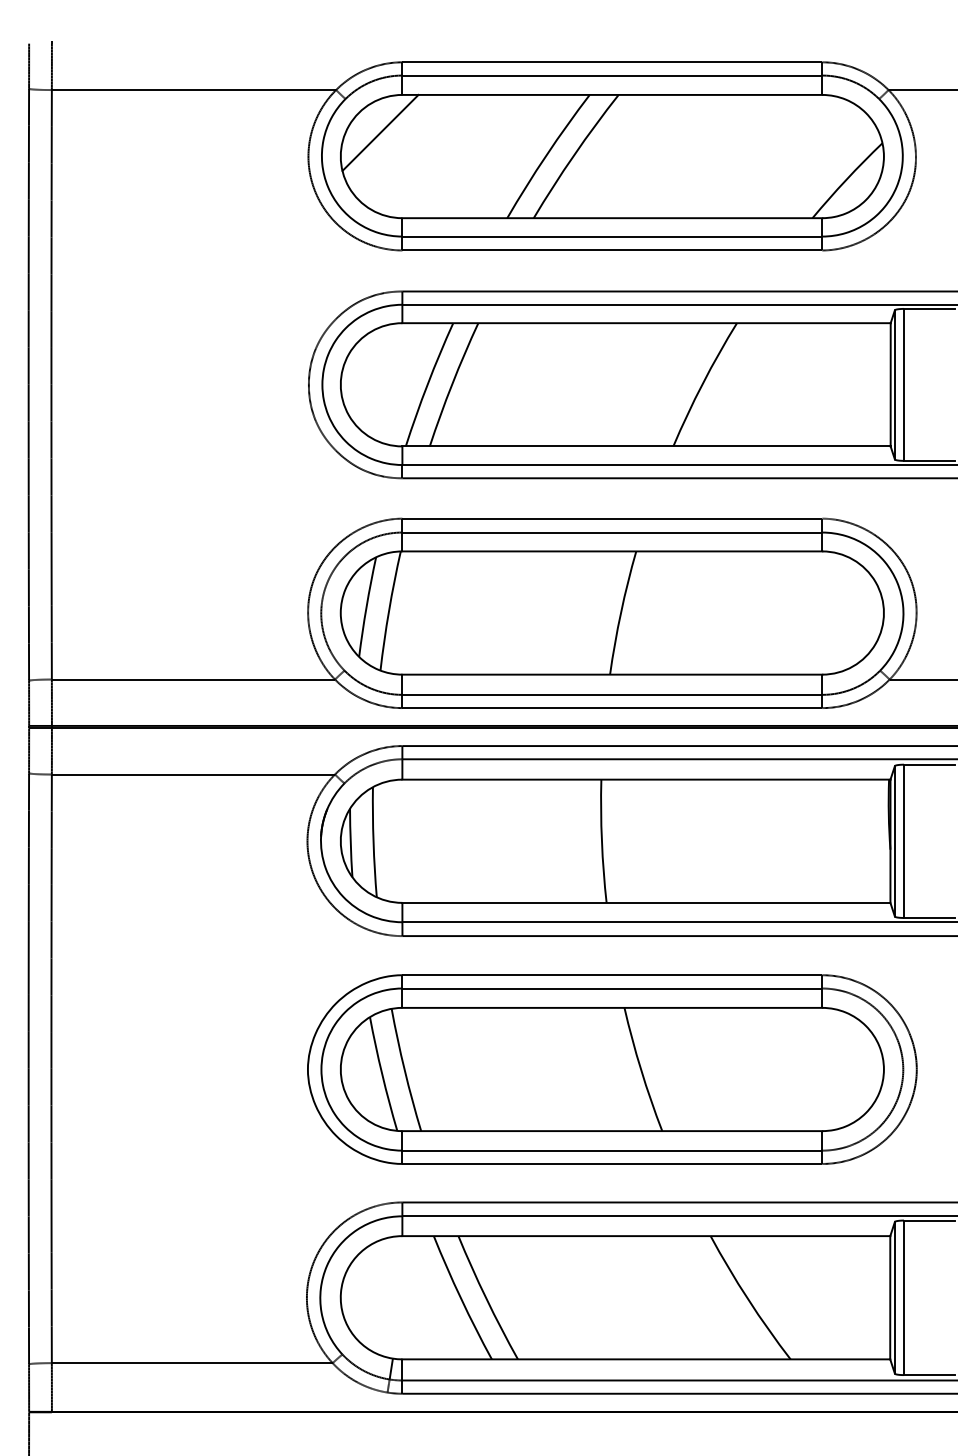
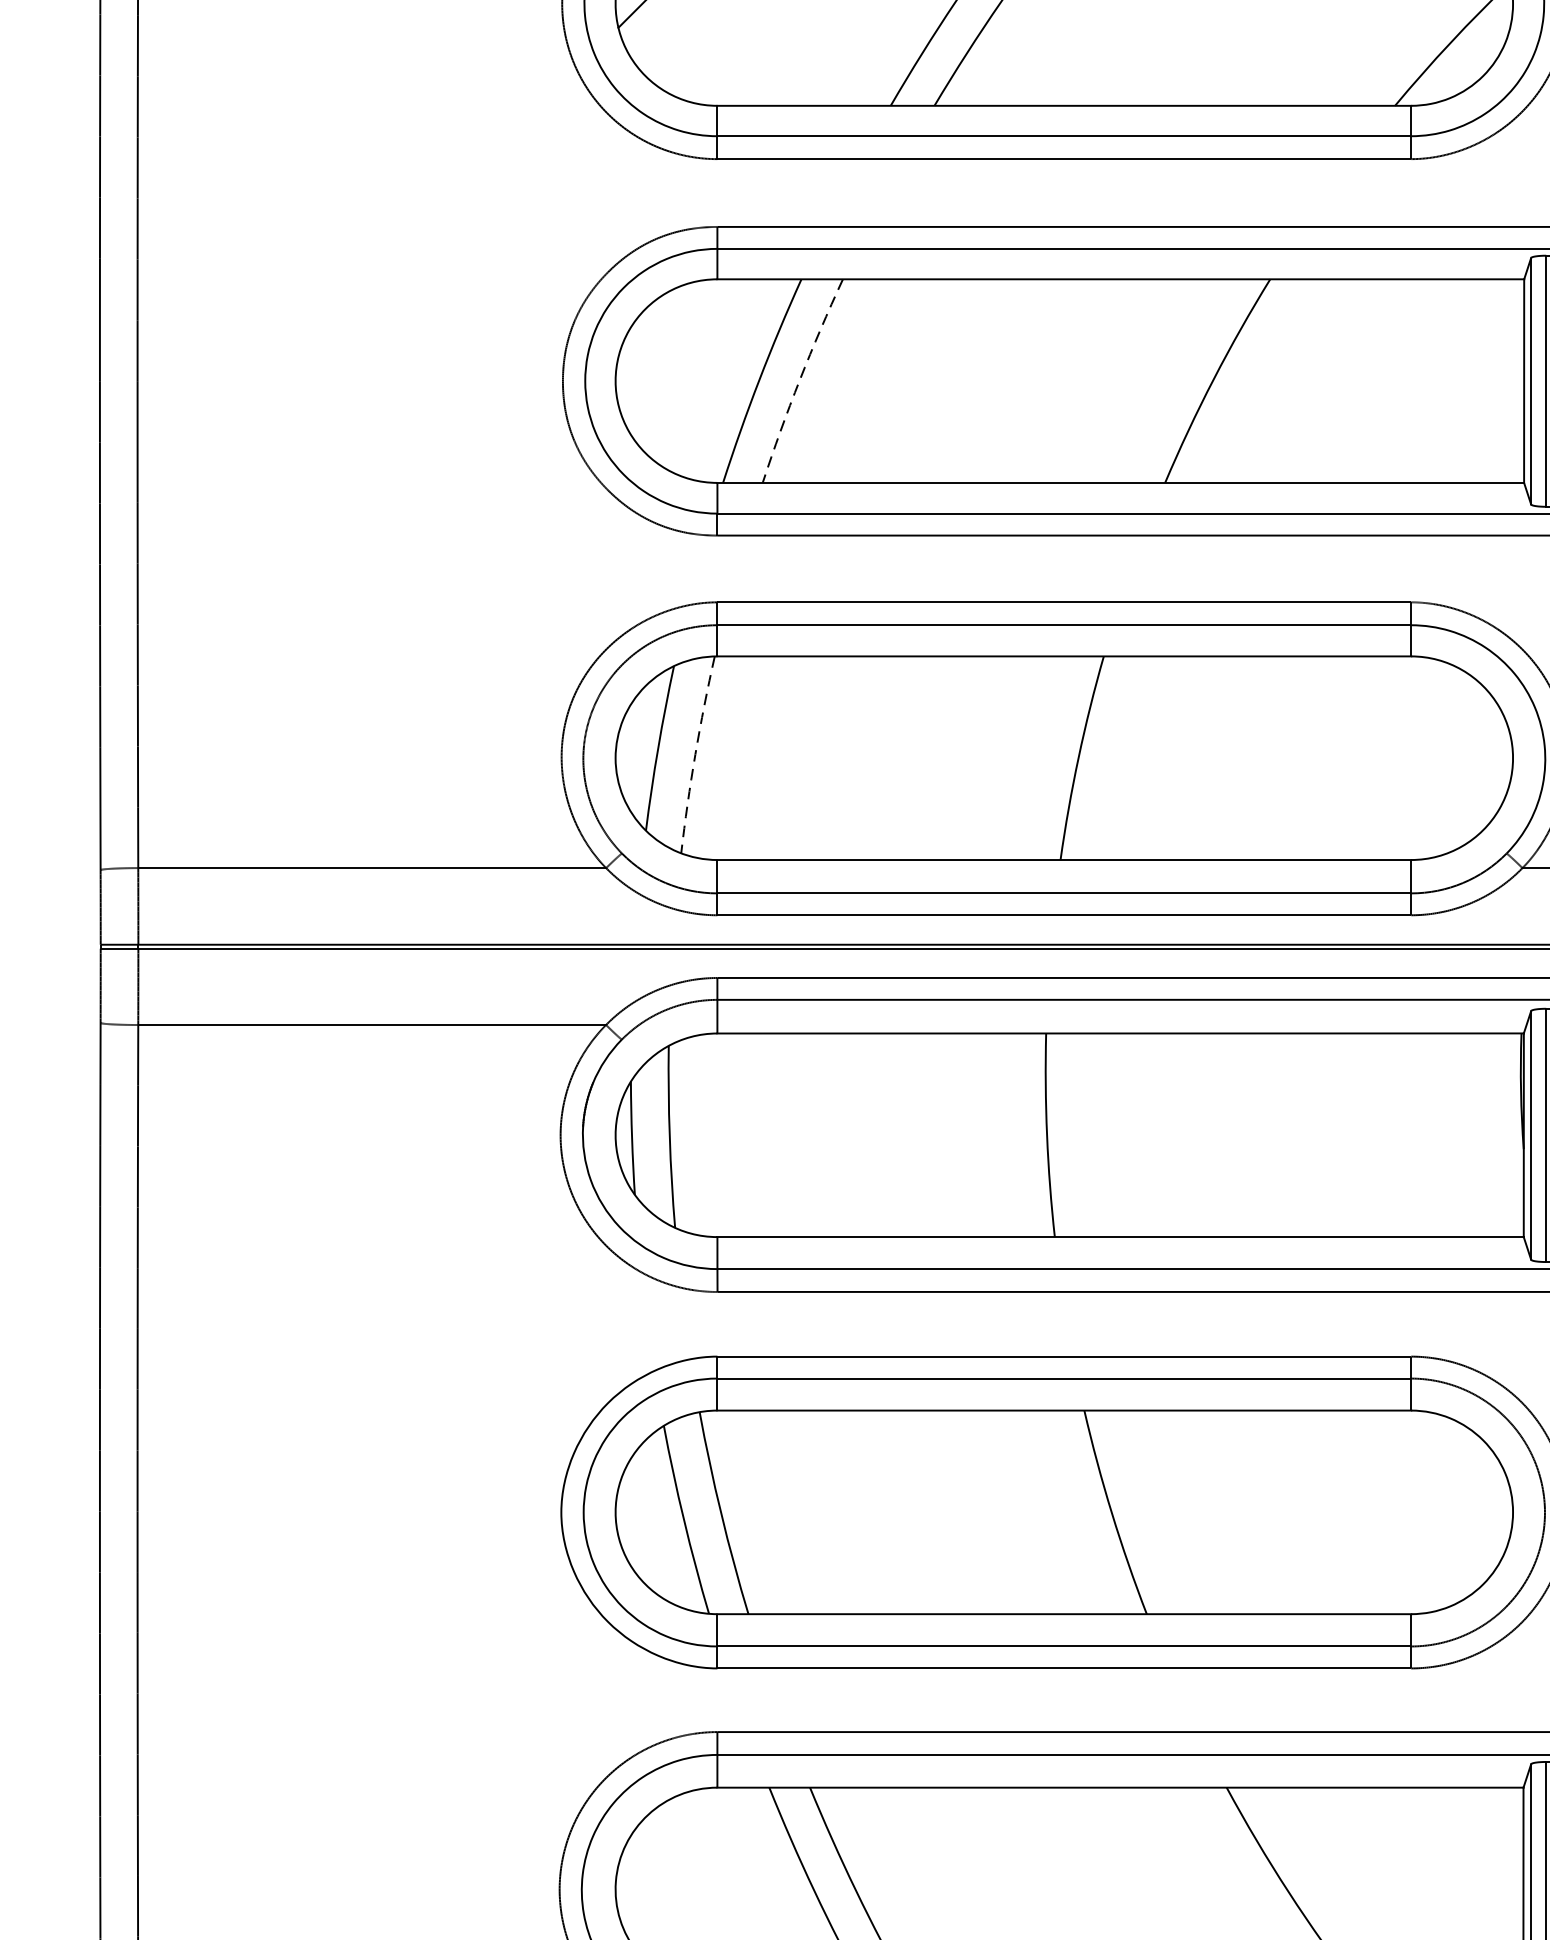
arc: (452, 384) -> (800, 380), solid -> dashed
arc: (389, 610) -> (696, 754), solid -> dashed

